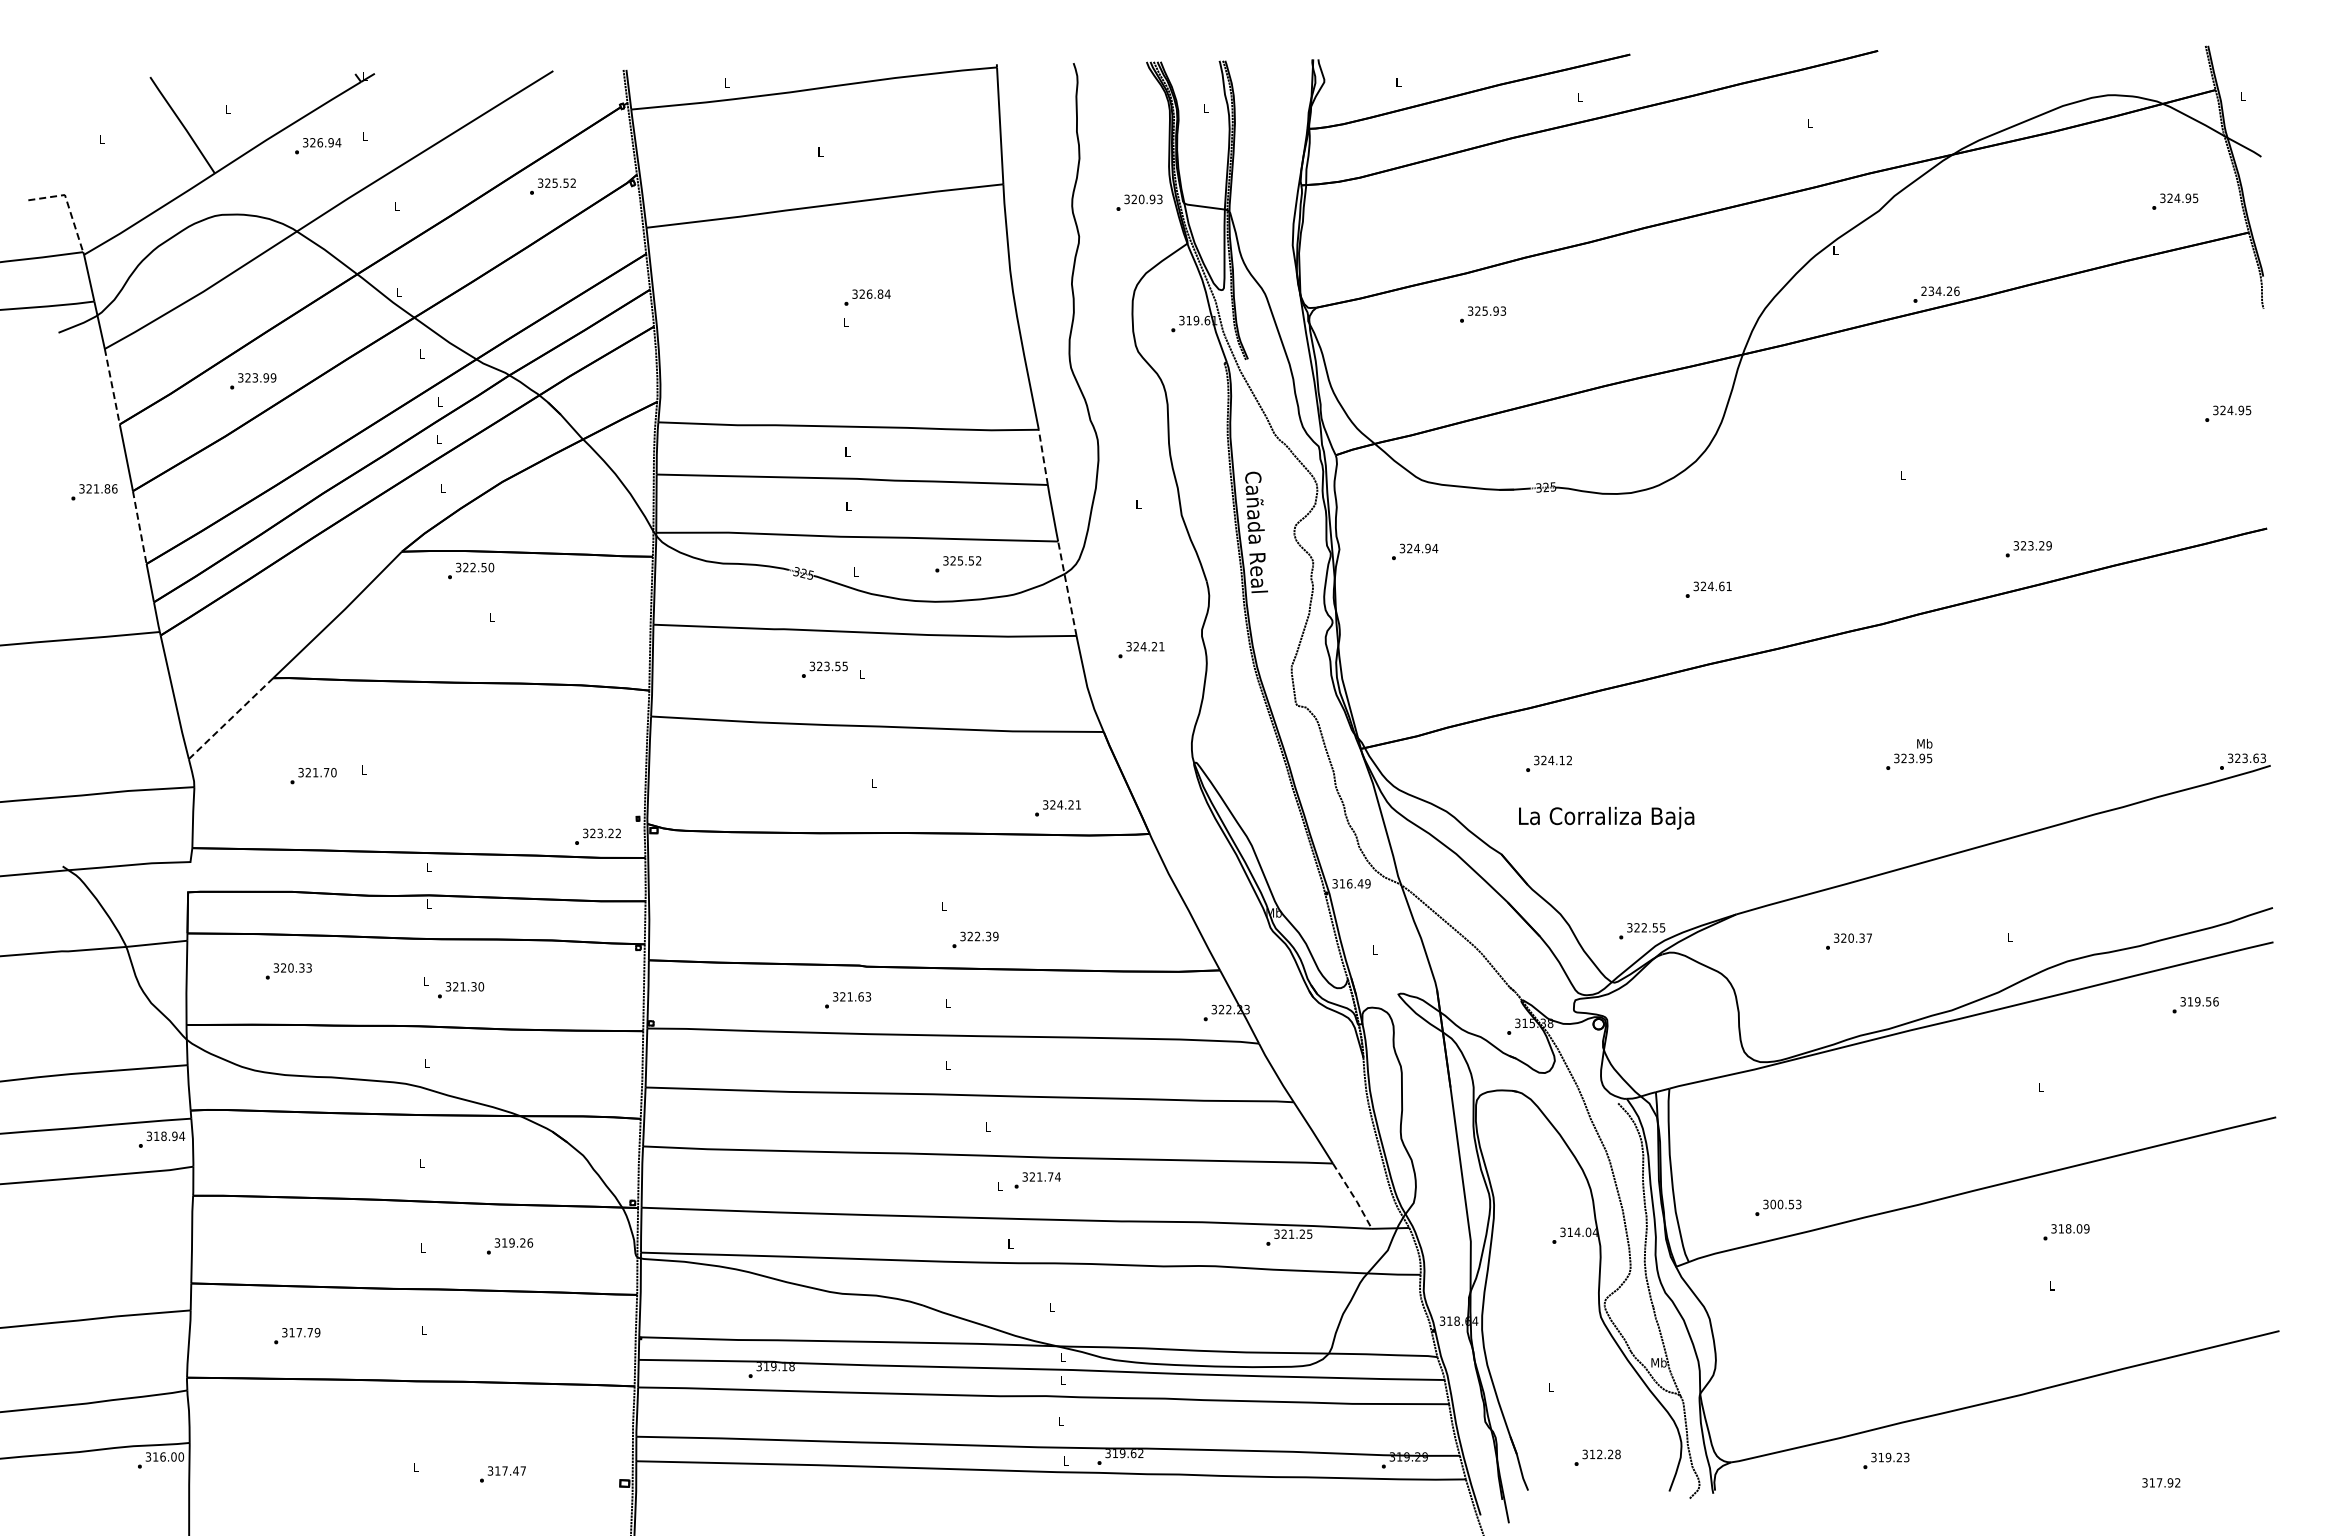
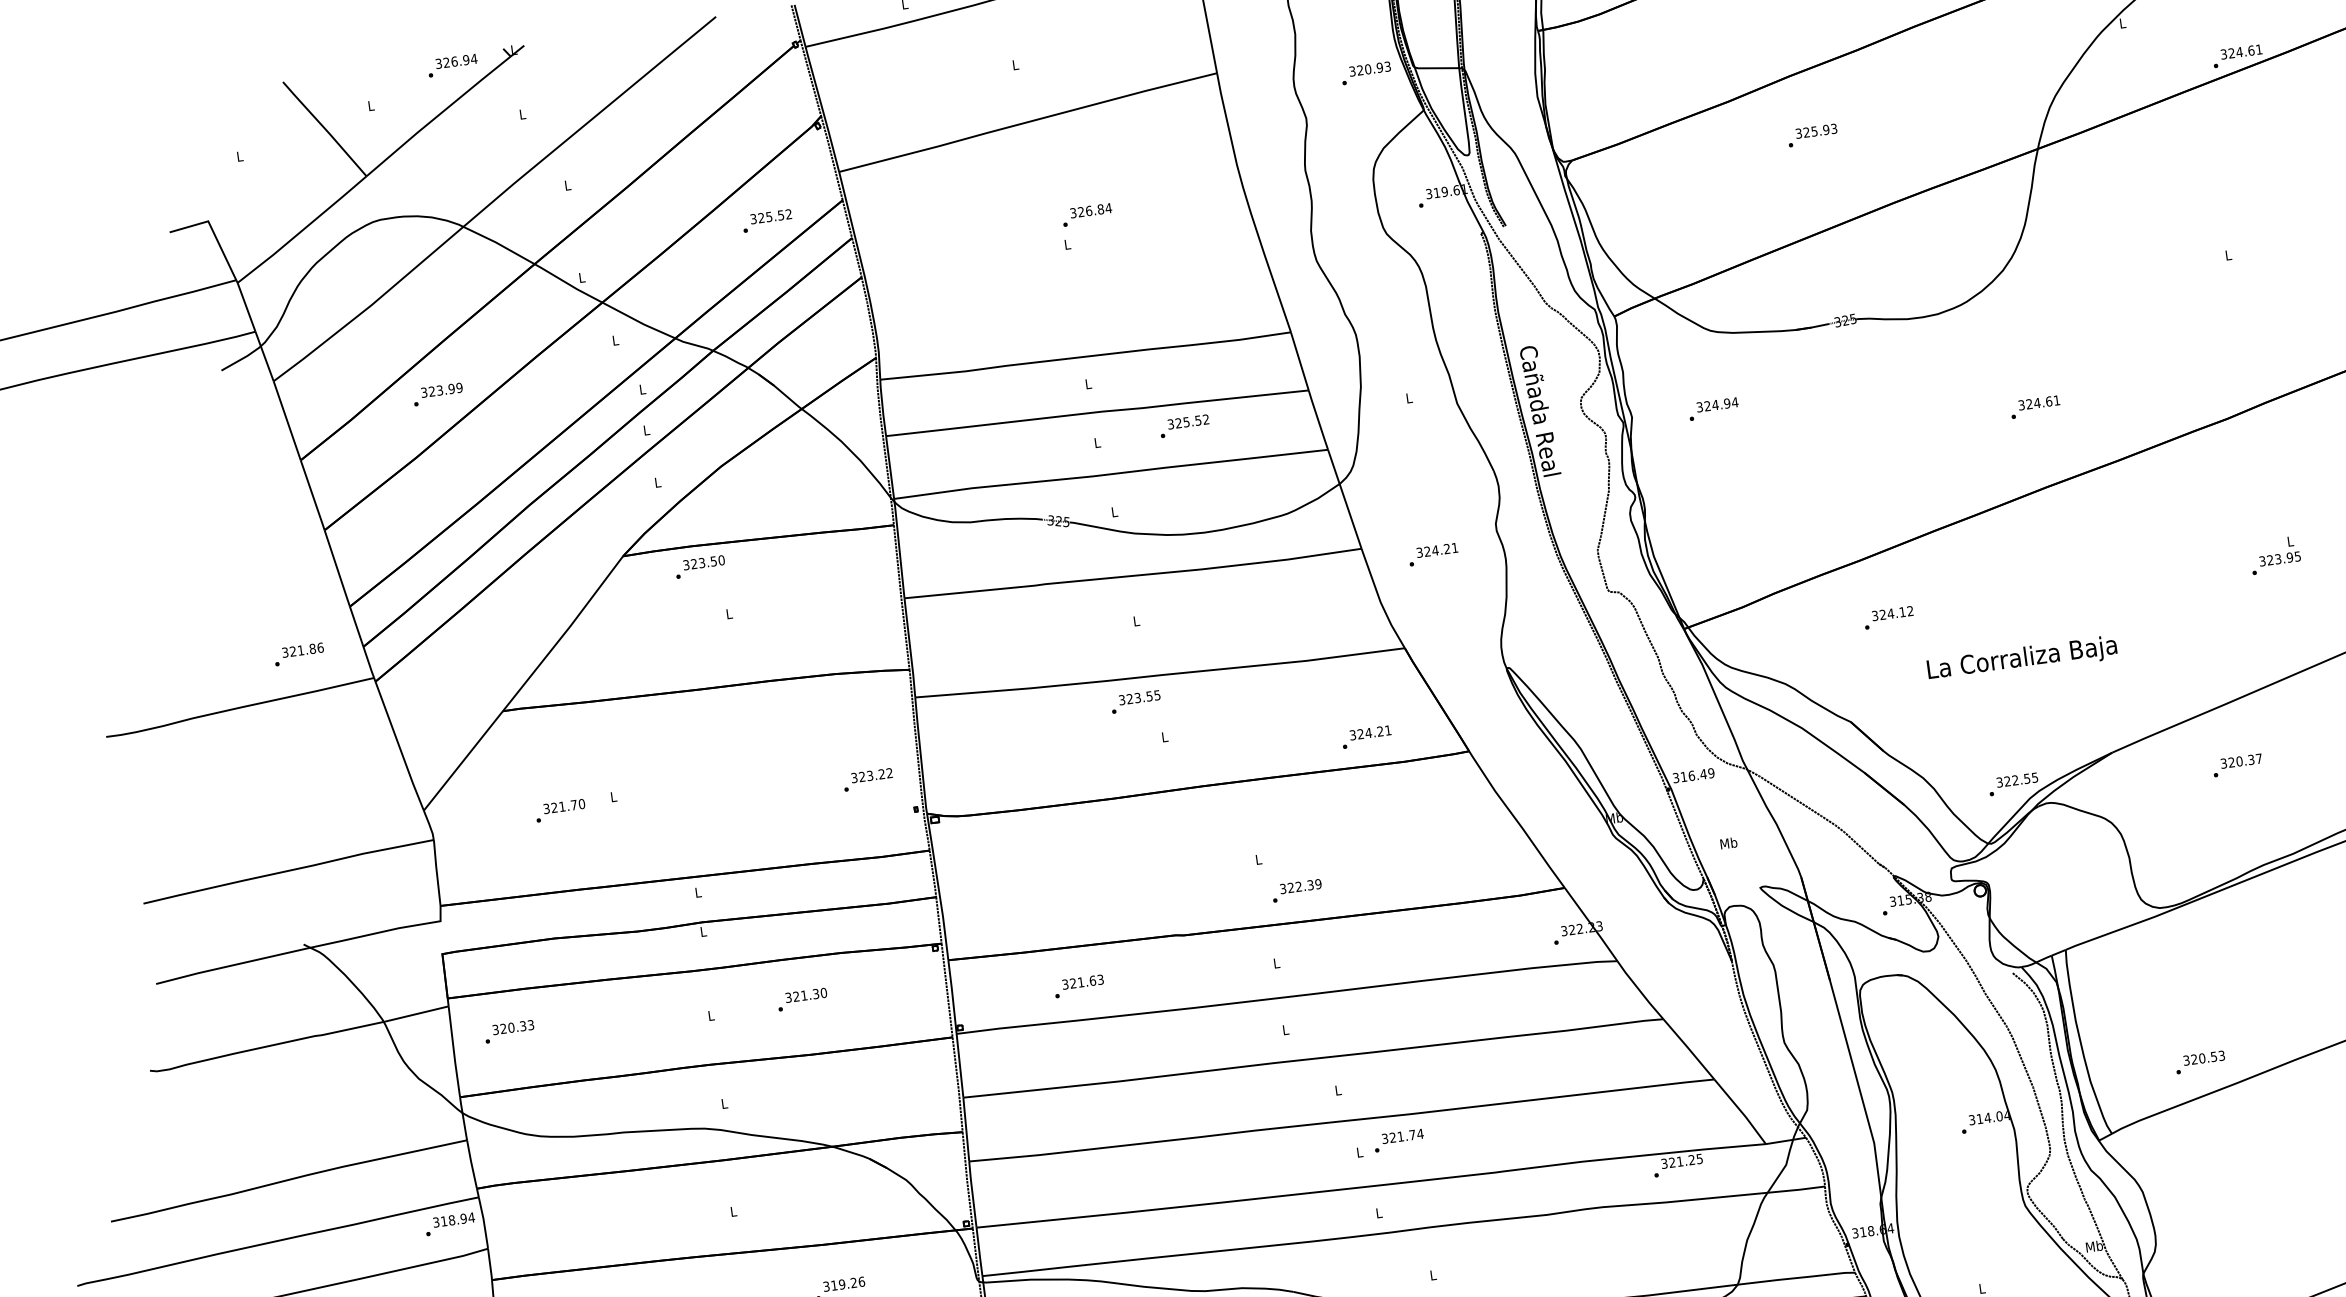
text: (318, 146) -> (453, 65), moved
text: (552, 186) -> (766, 220), moved
line: (68, 206) -> (213, 233), dashed -> solid
text: (1940, 291) -> (2241, 52), 234.26 -> 324.61
text: (1483, 314) -> (1813, 135), moved
line: (112, 387) -> (287, 421), dashed -> solid
line: (1043, 457) -> (1300, 361), dashed -> solid
text: (94, 492) -> (299, 654), moved
line: (139, 528) -> (337, 569), dashed -> solid
text: (958, 564) -> (1184, 426), moved
text: (472, 567) -> (701, 563), 322.50 -> 323.50
line: (1067, 588) -> (1344, 499), dashed -> solid
text: (824, 669) -> (1135, 701), moved
line: (231, 718) -> (463, 760), dashed -> solid
text: (1924, 743) -> (2290, 541), Mb -> L
text: (1606, 817) -> (2022, 658), moved
text: (597, 836) -> (867, 779), moved
text: (1374, 949) -> (1728, 843), L -> Mb
text: (288, 971) -> (509, 1031), moved
text: (461, 990) -> (803, 999), moved
text: (848, 1000) -> (1079, 986), moved
line: (1353, 1196) -> (1741, 1111), dashed -> solid
text: (1773, 1204) -> (2194, 1059), 300.53 -> 320.53

